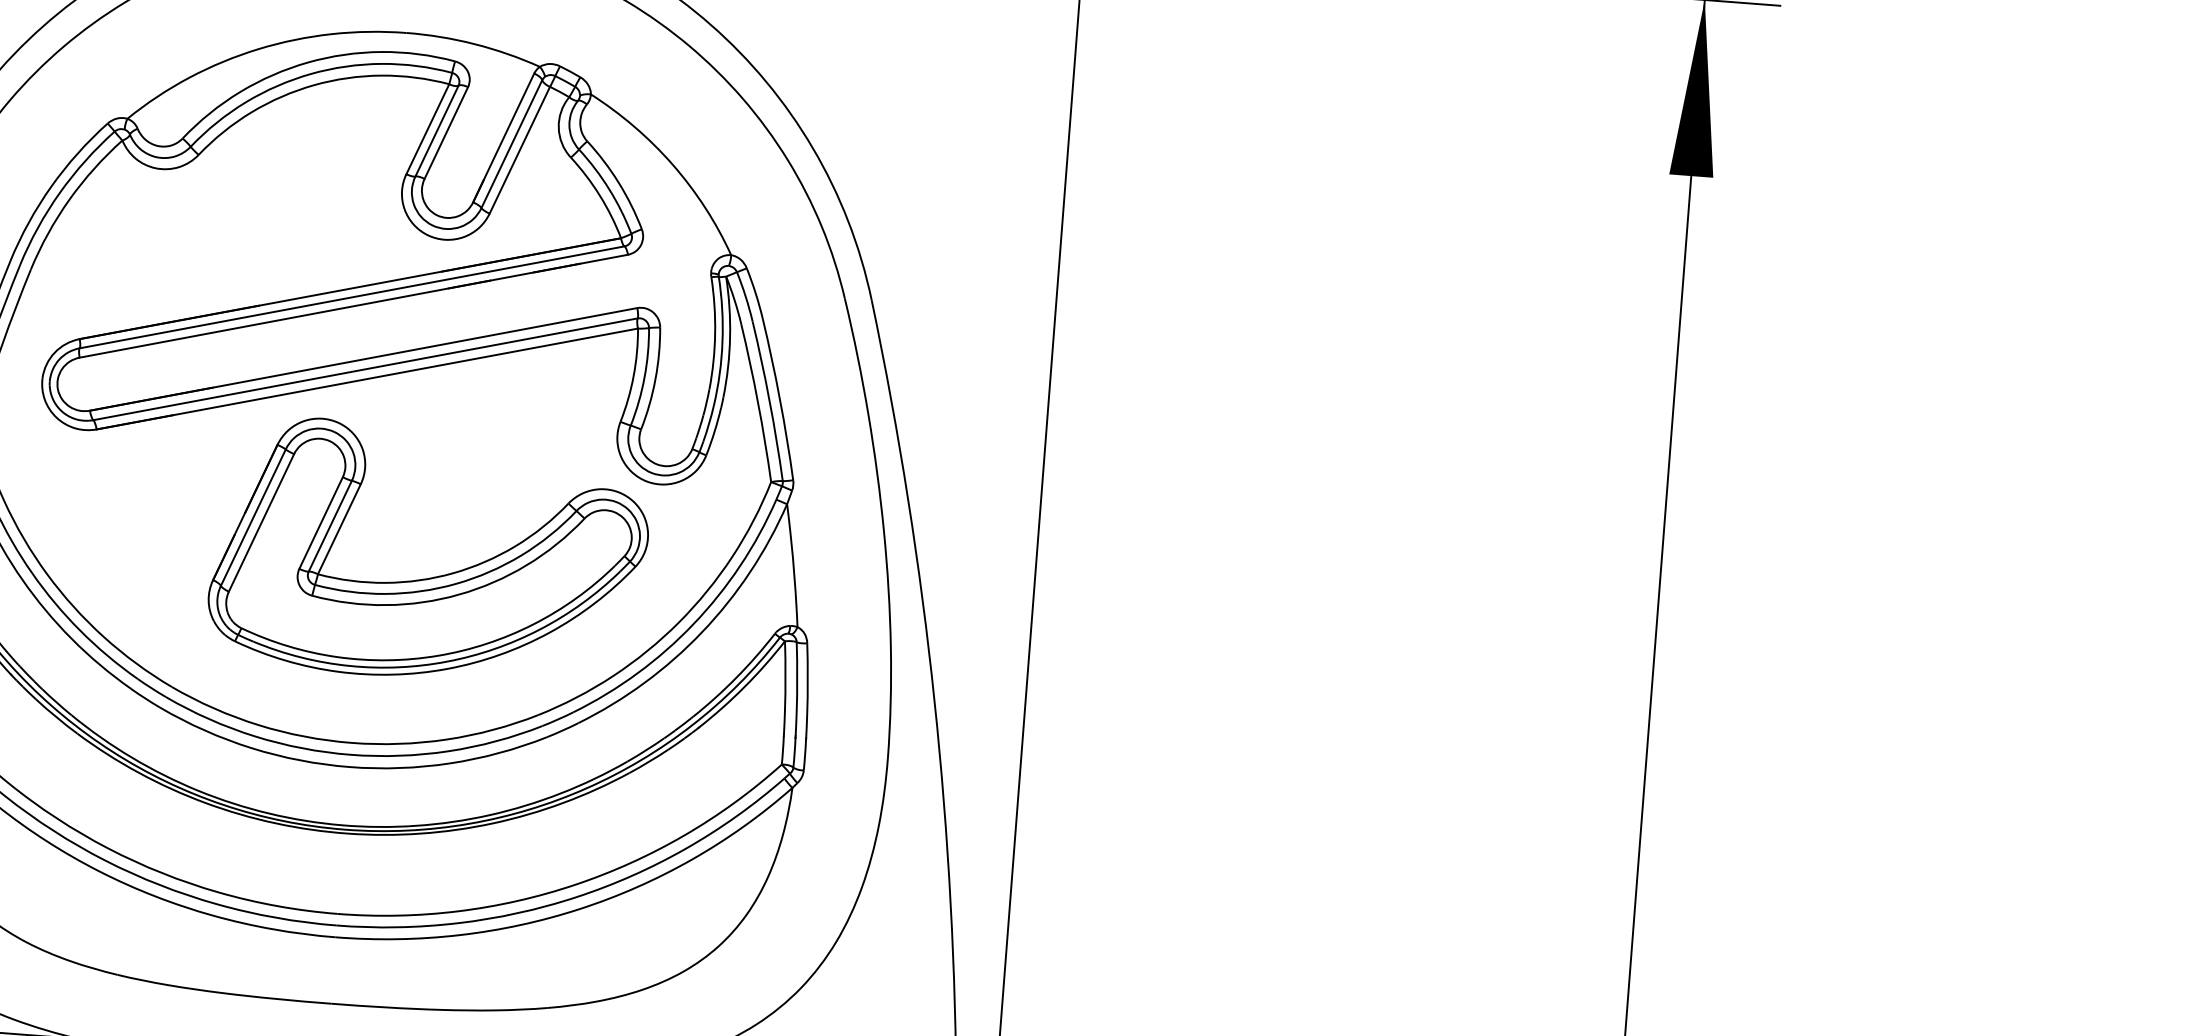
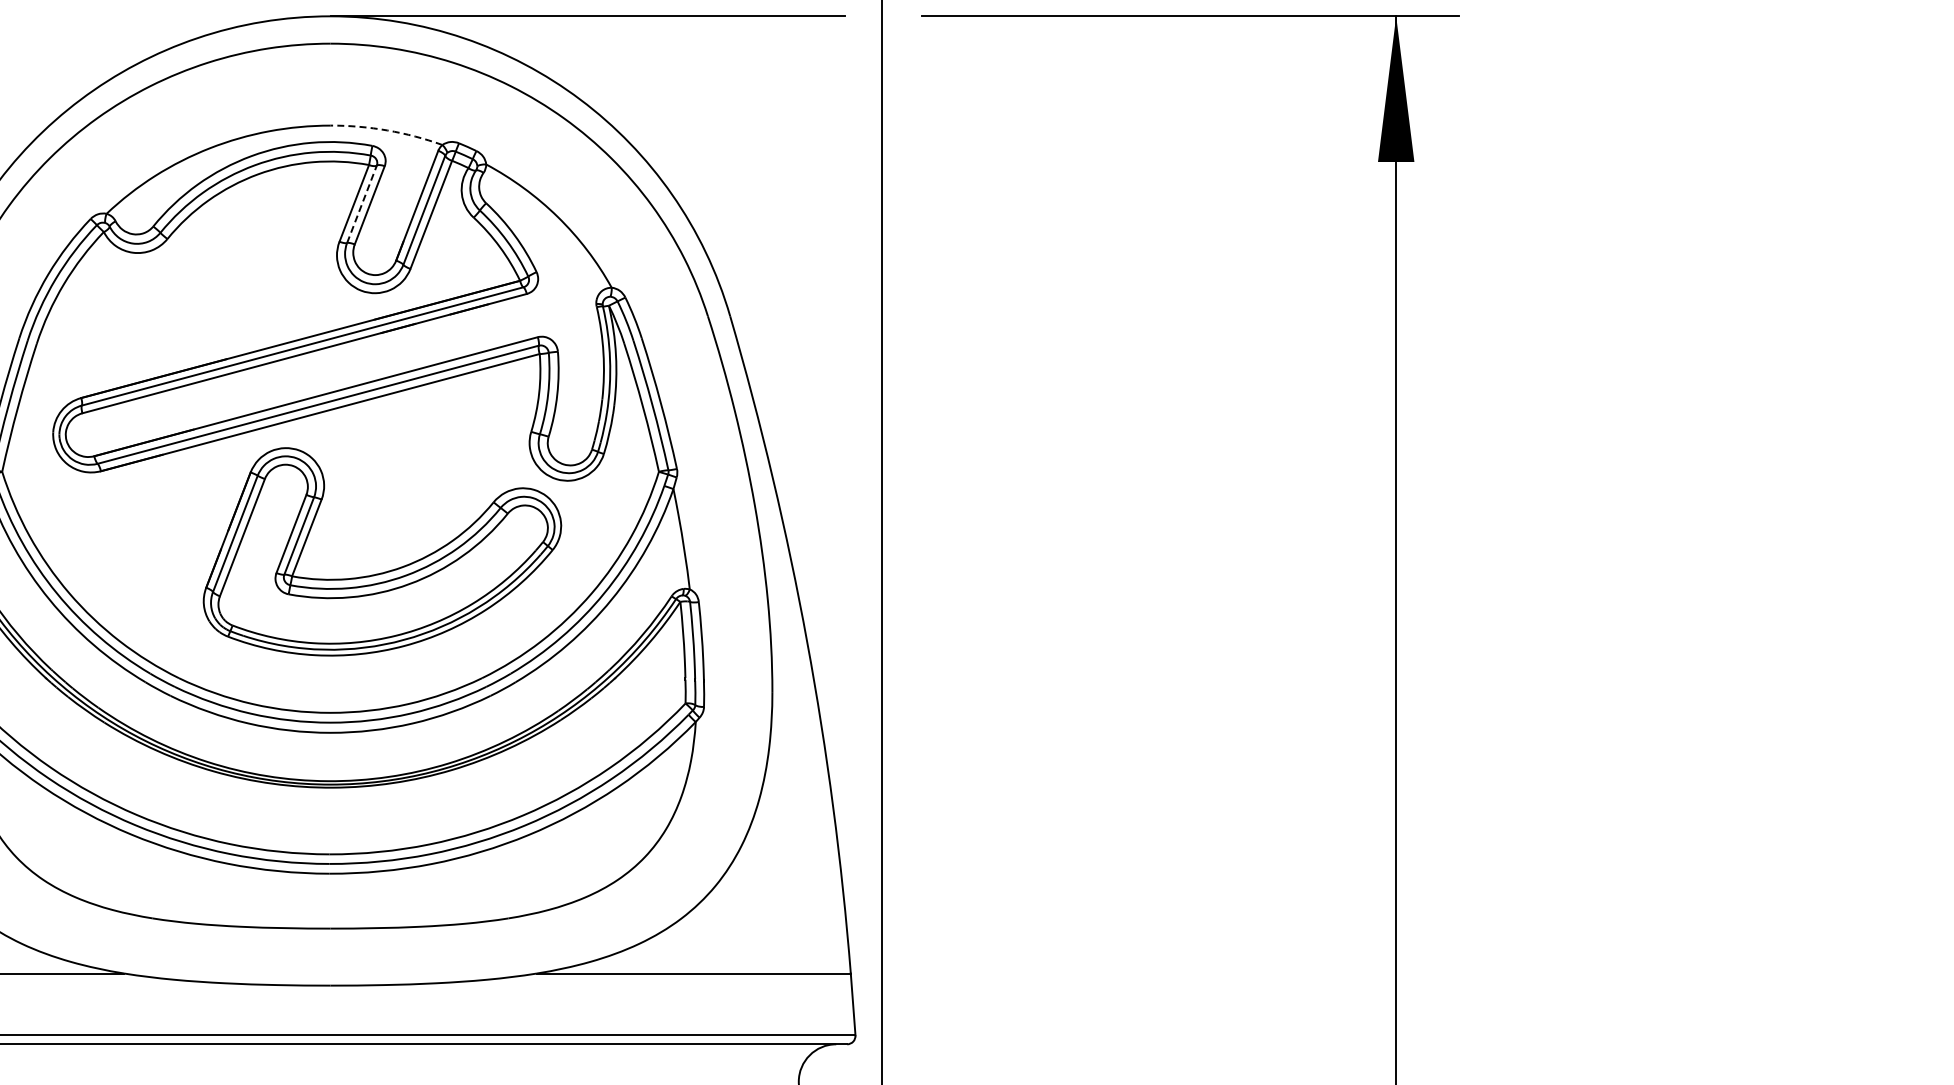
arc: (474, 44) -> (387, 130), solid -> dashed
line: (436, 131) -> (361, 204), solid -> dashed

